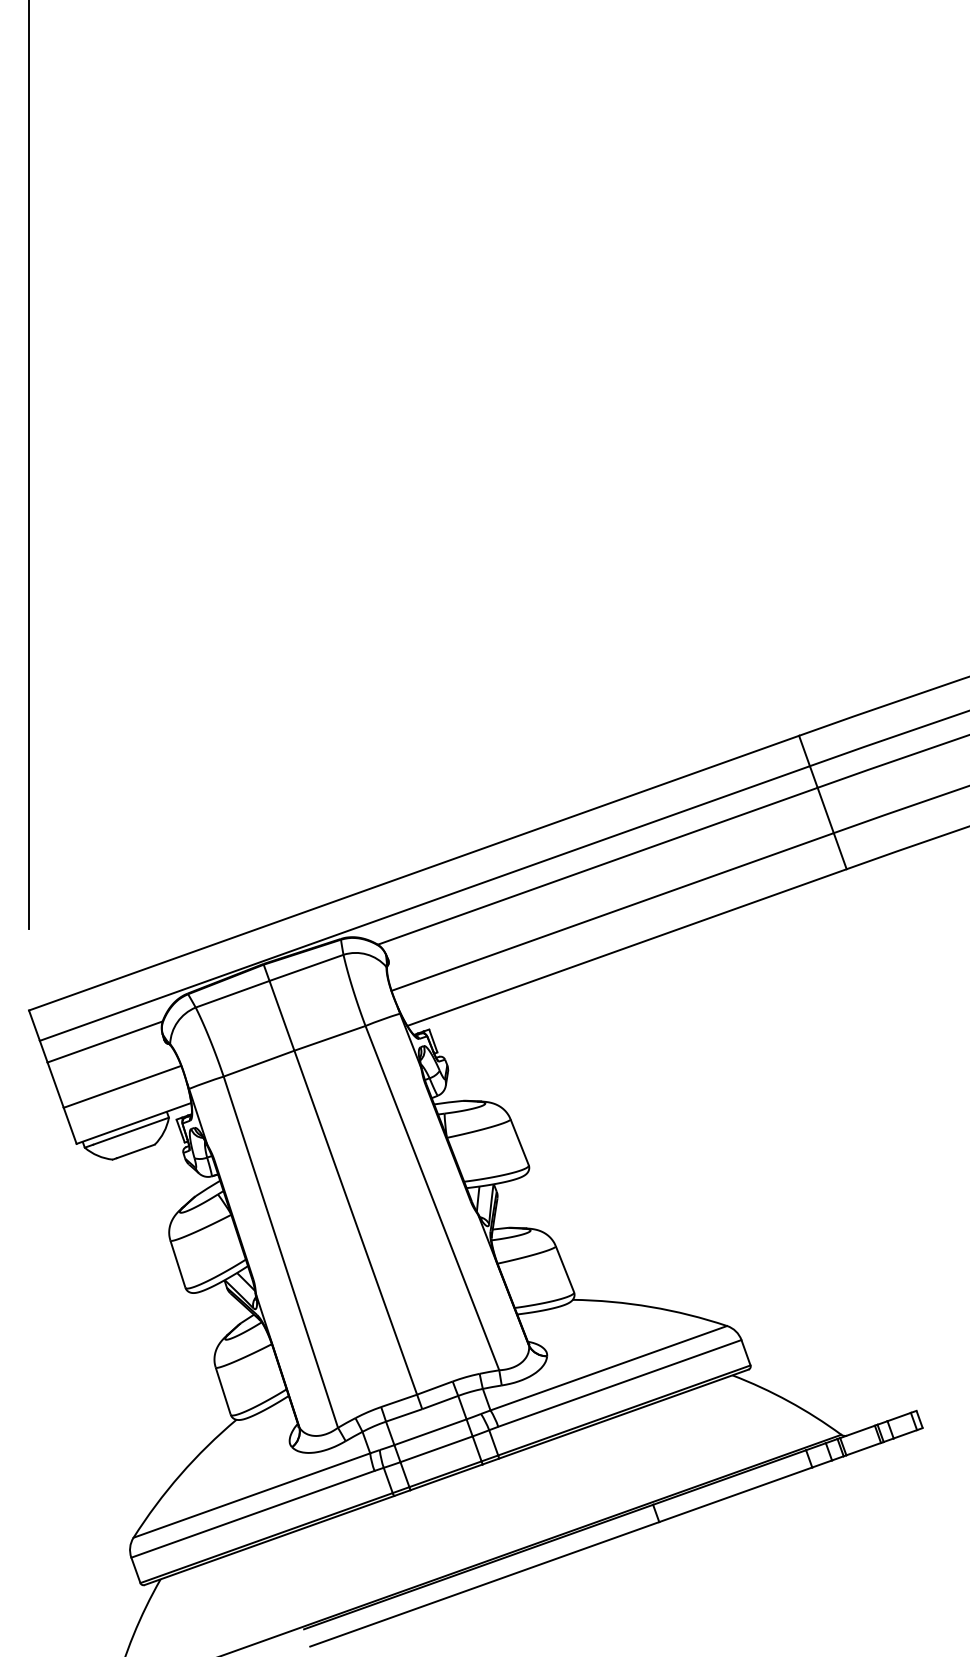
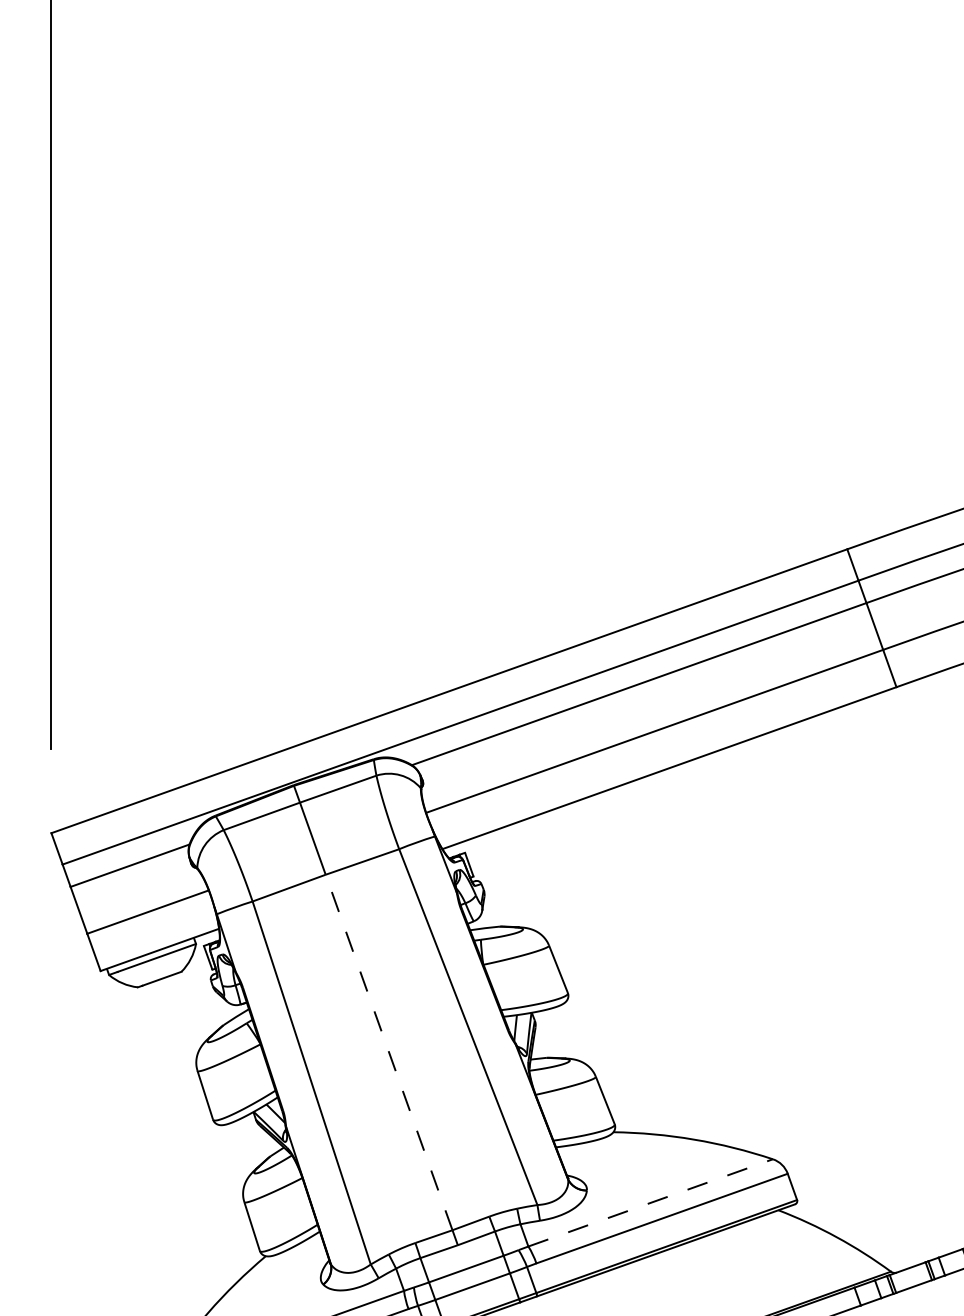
line: (355, 1222) -> (388, 1052), solid -> dashed
line: (608, 1368) -> (650, 1203), solid -> dashed

